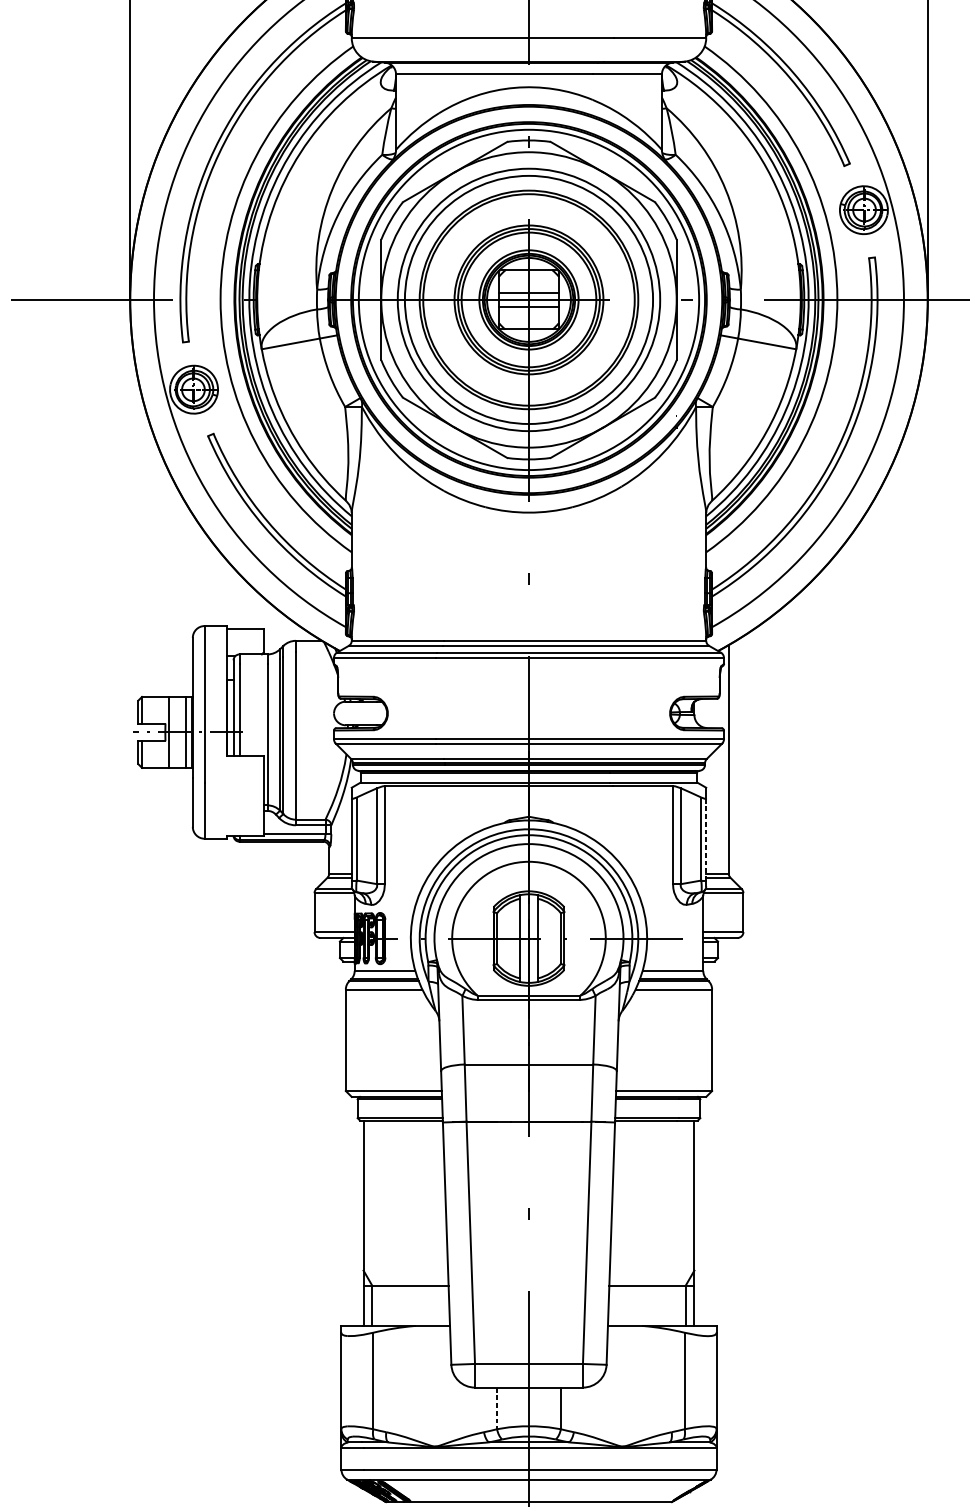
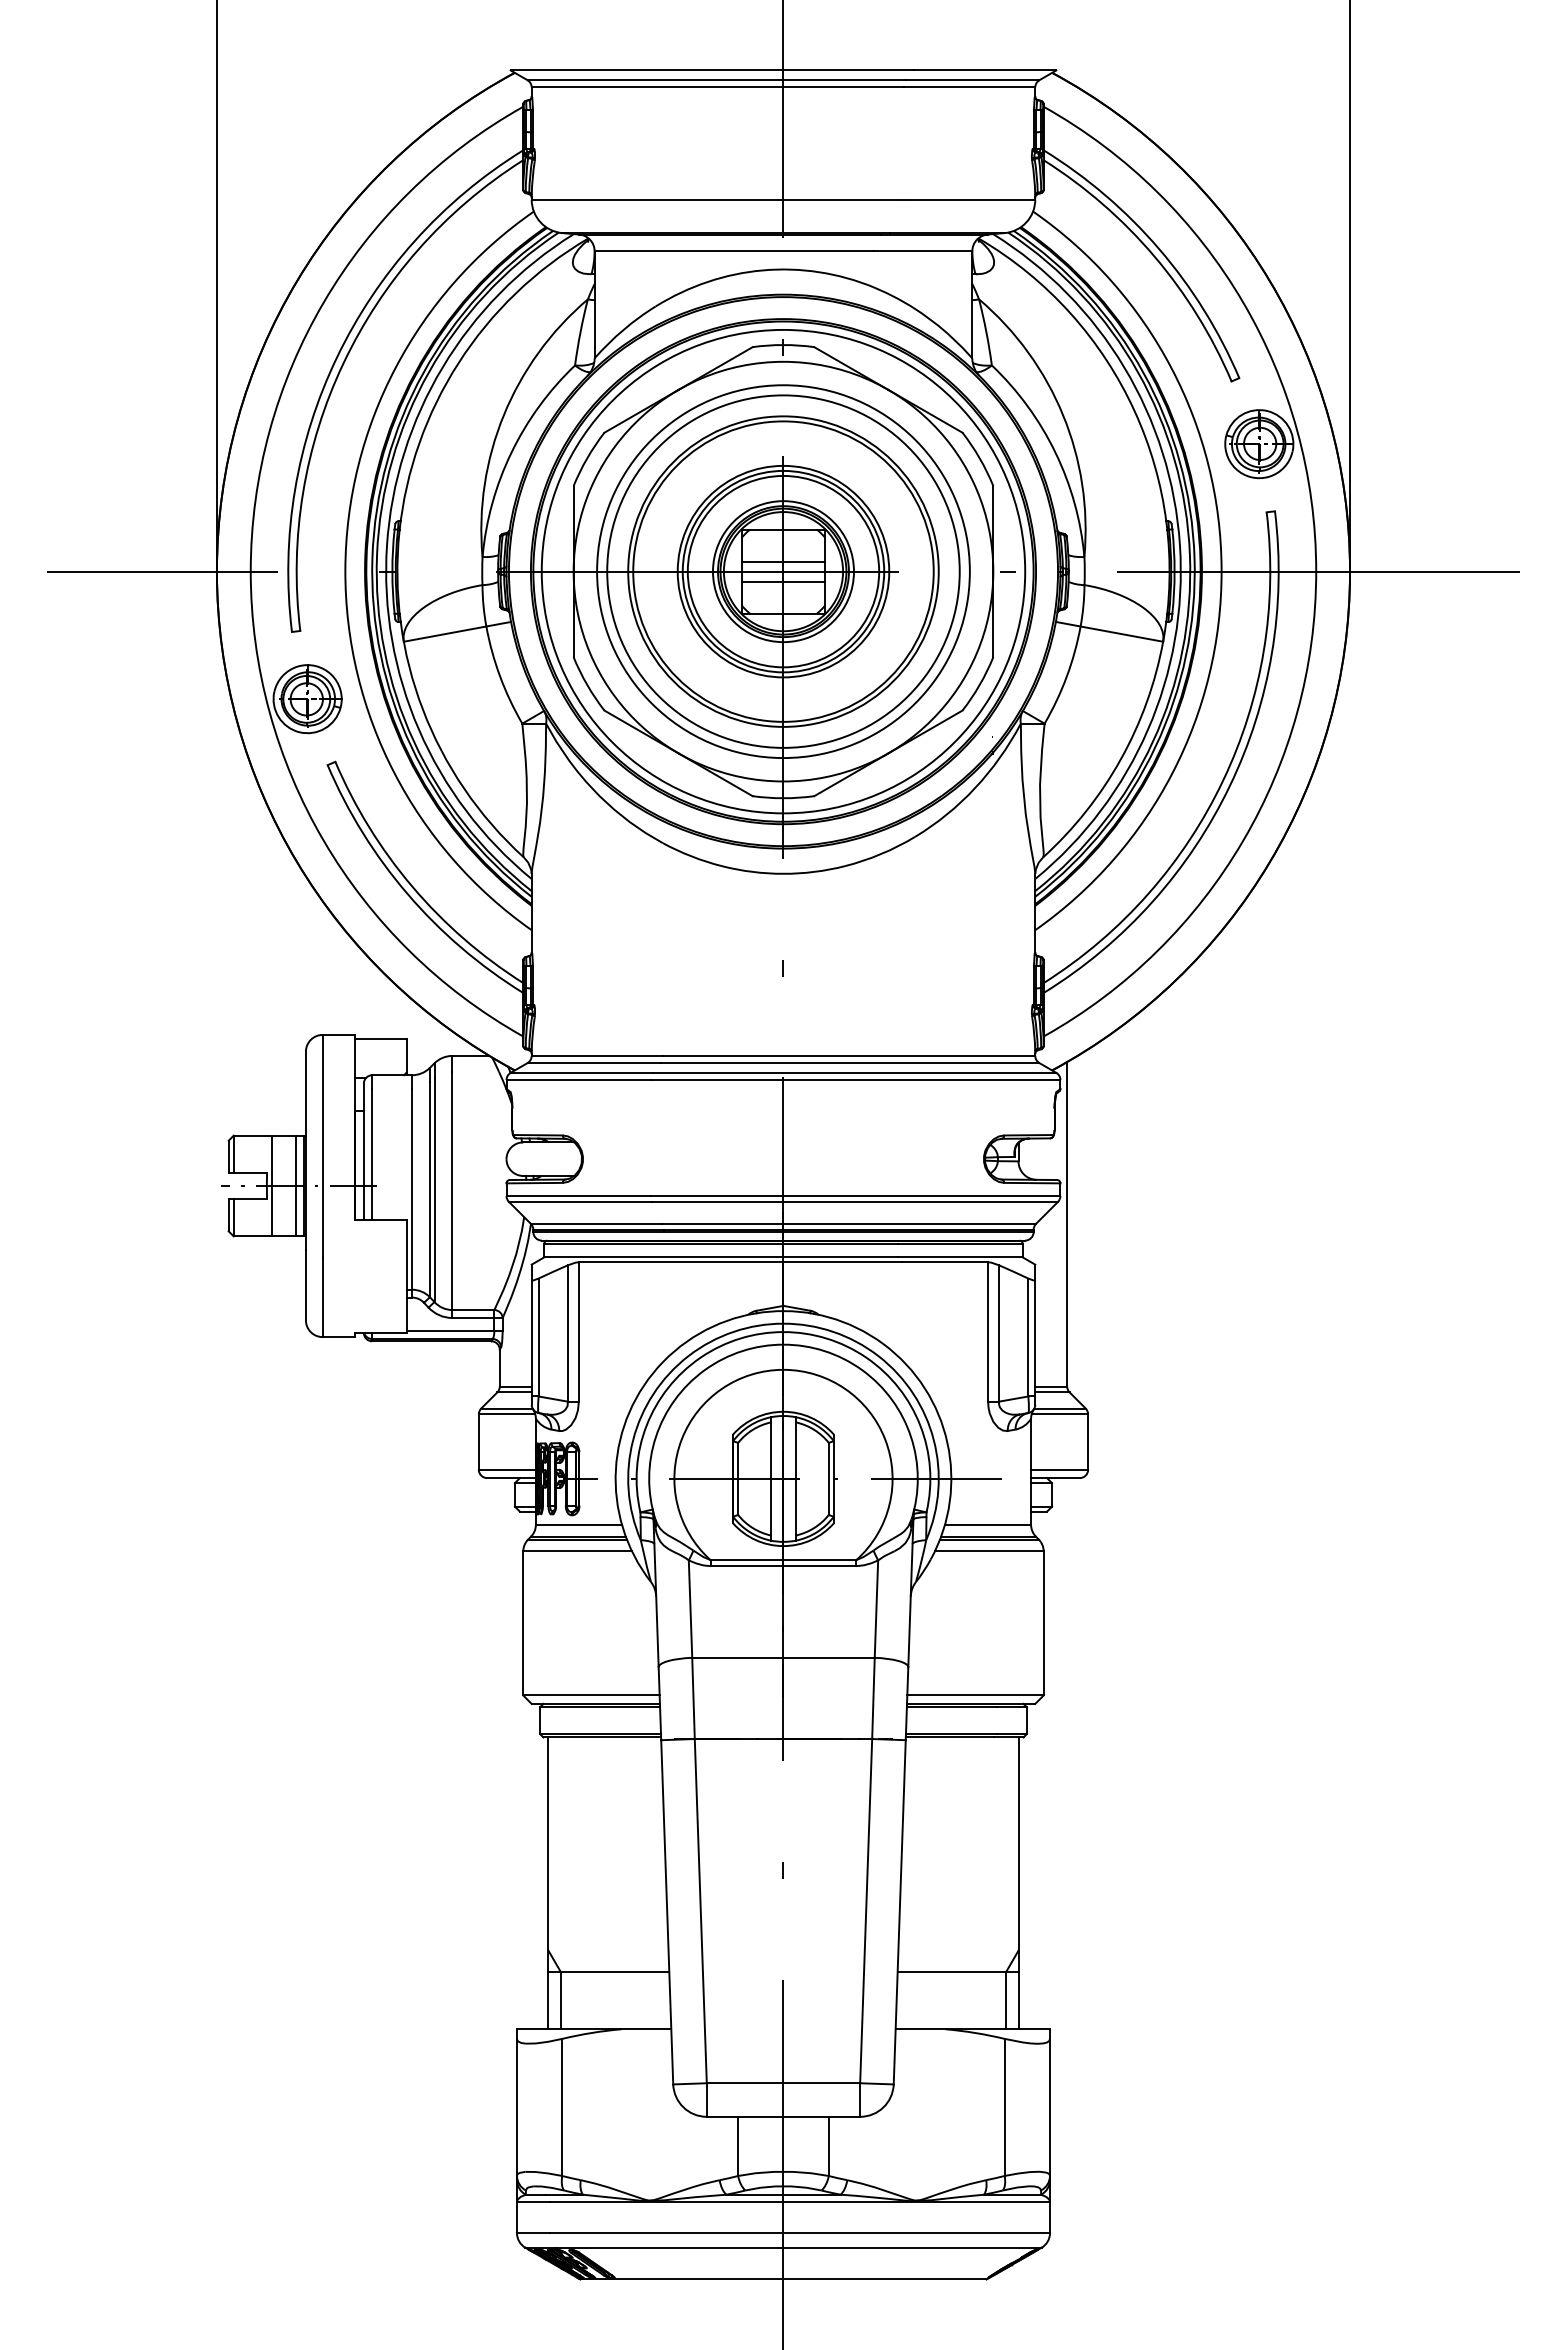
line: (706, 839) -> (1035, 1338), dashed -> solid
line: (497, 1408) -> (738, 2146), dashed -> solid

